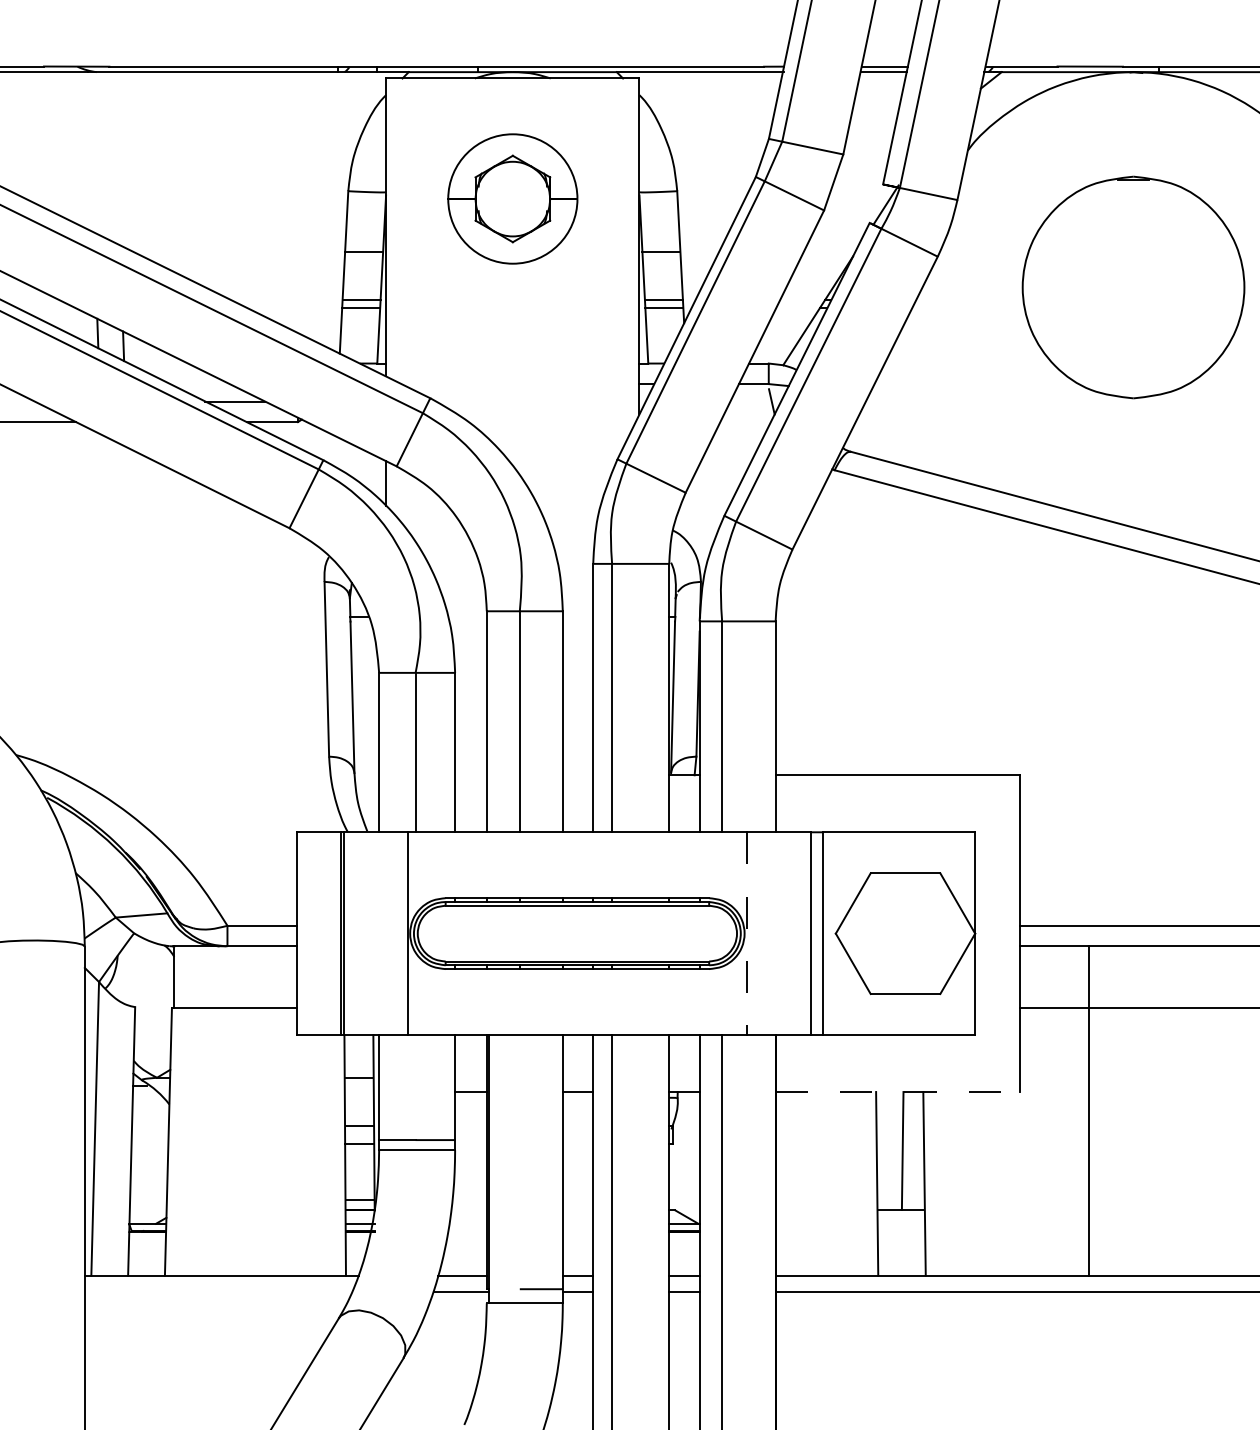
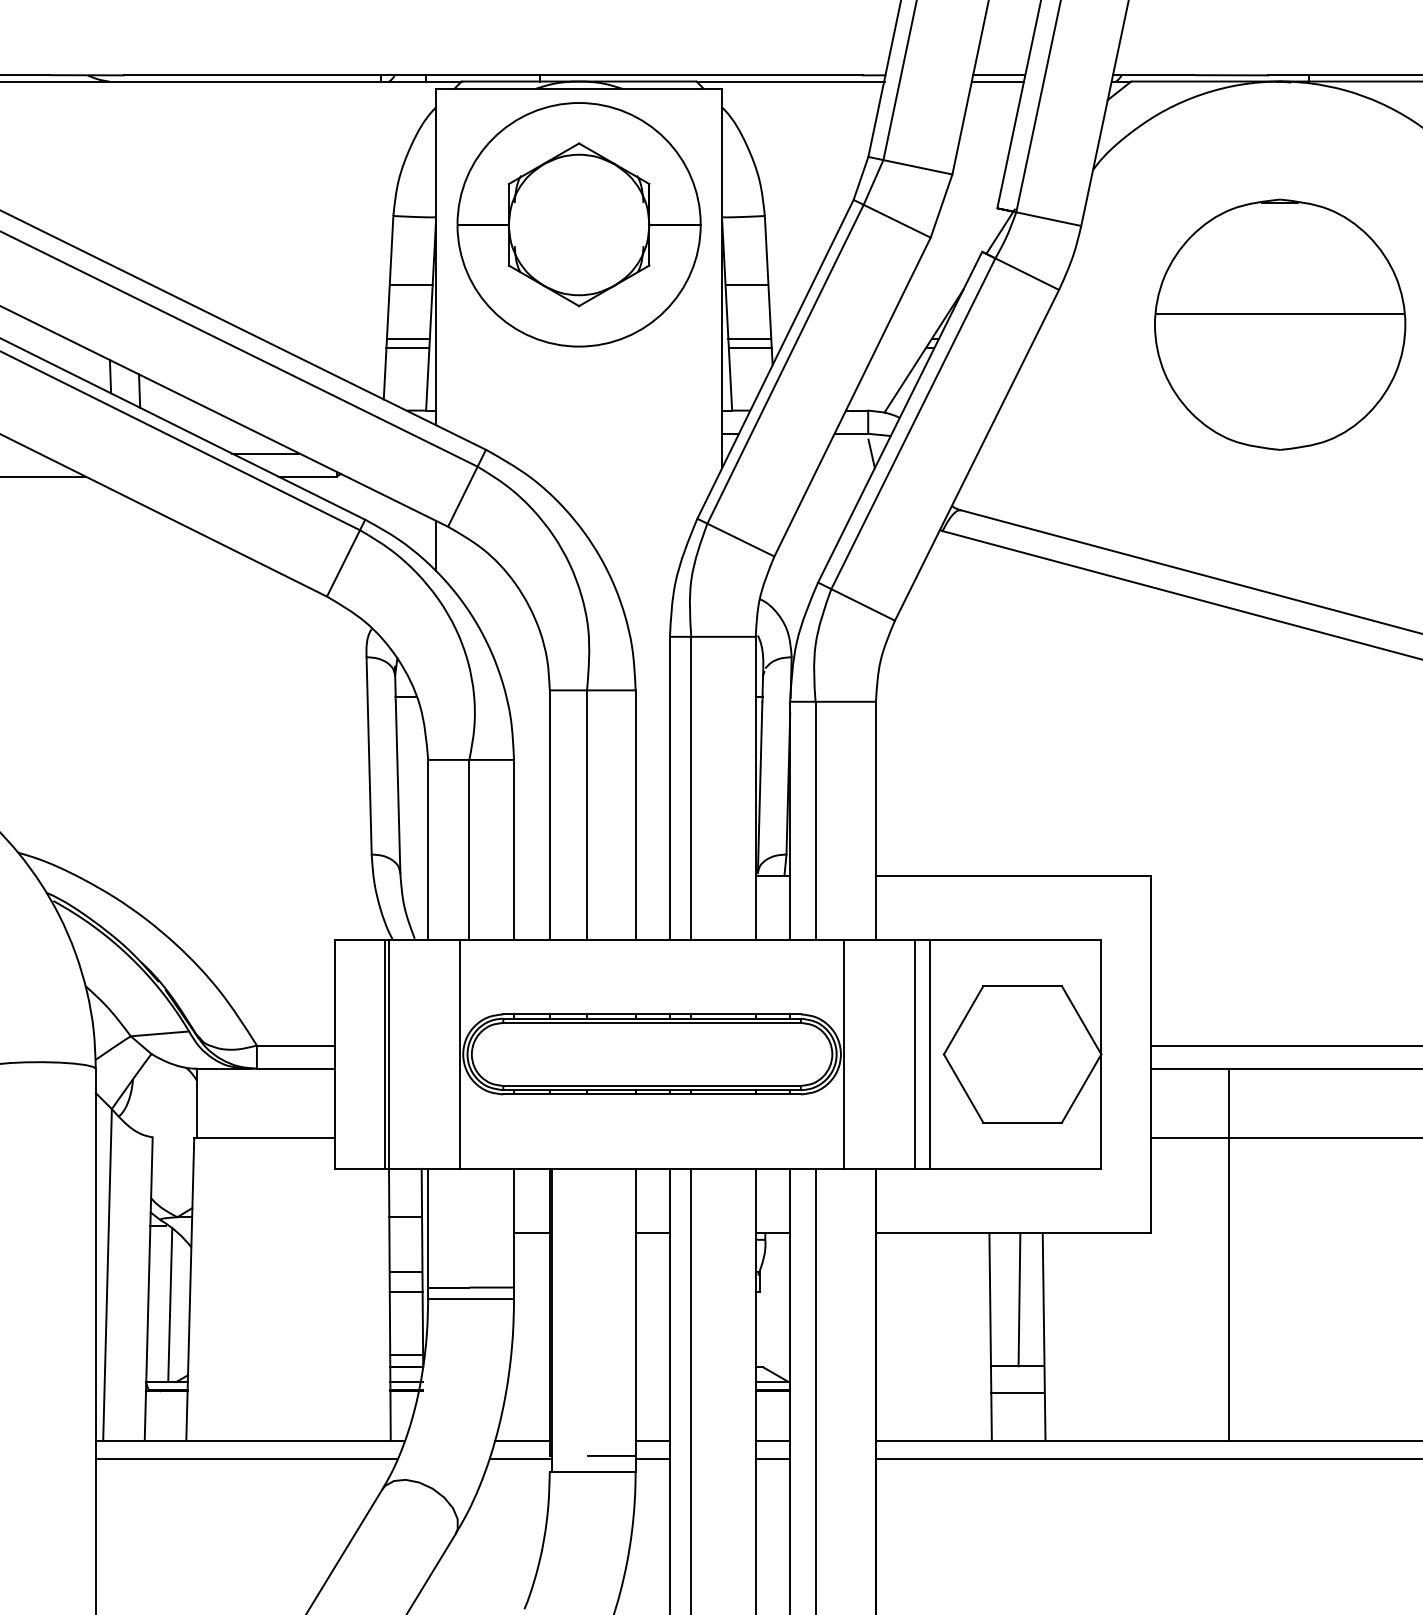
part: (512, 198) -> (578, 224), size x1.67
line: (1133, 277) -> (1280, 313), added
line: (747, 934) -> (844, 1055), dashed -> solid
line: (897, 1092) -> (1013, 1233), dashed -> solid
line: (150, 1155) -> (170, 1304), added
line: (900, 1233) -> (1016, 1393), added
line: (218, 1291) -> (246, 1458), added

